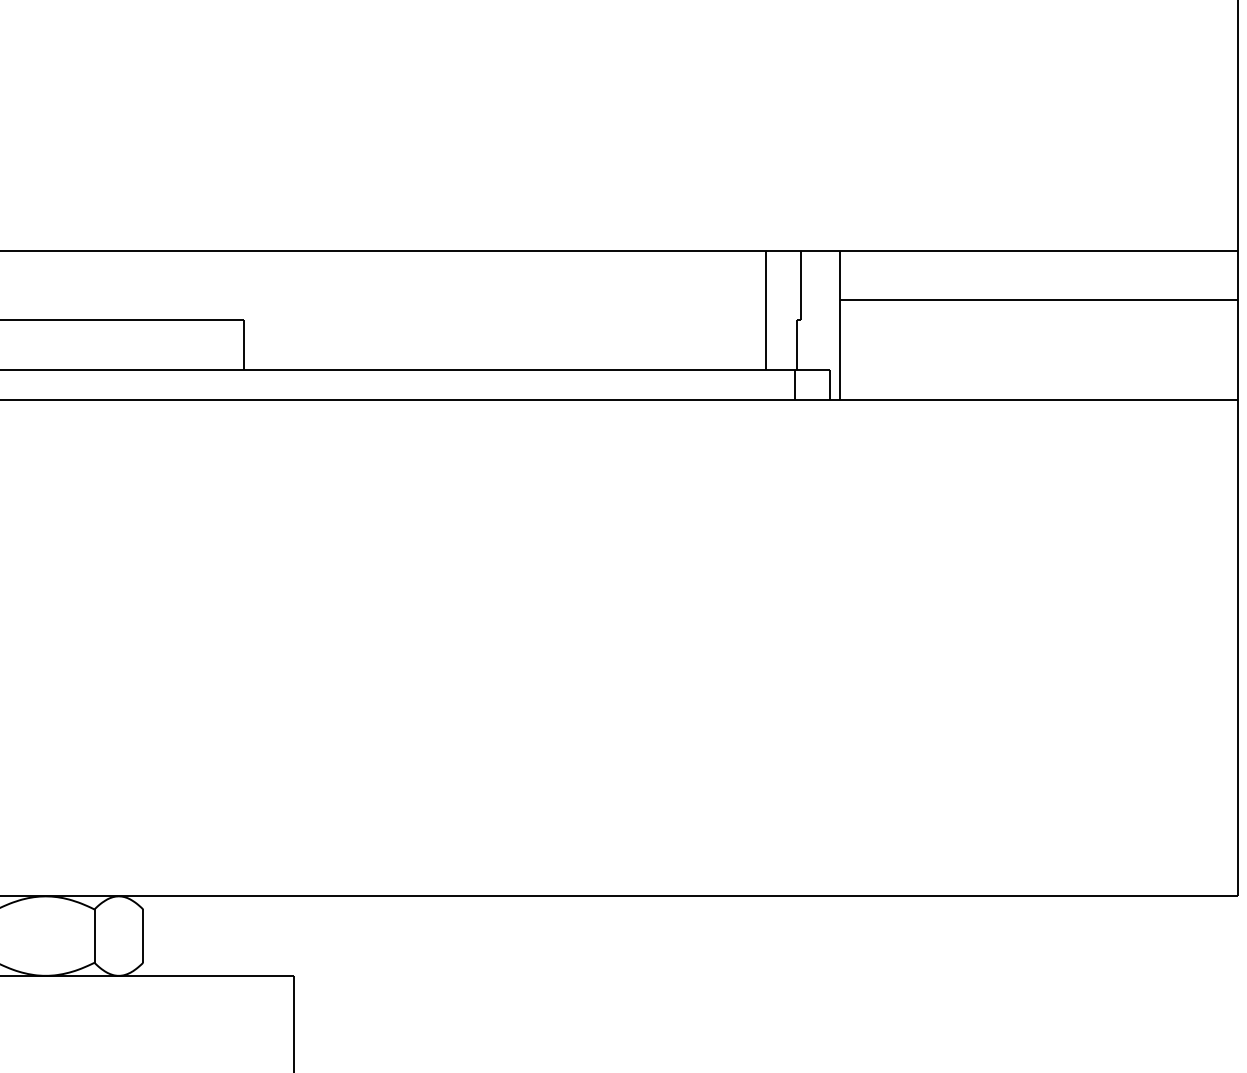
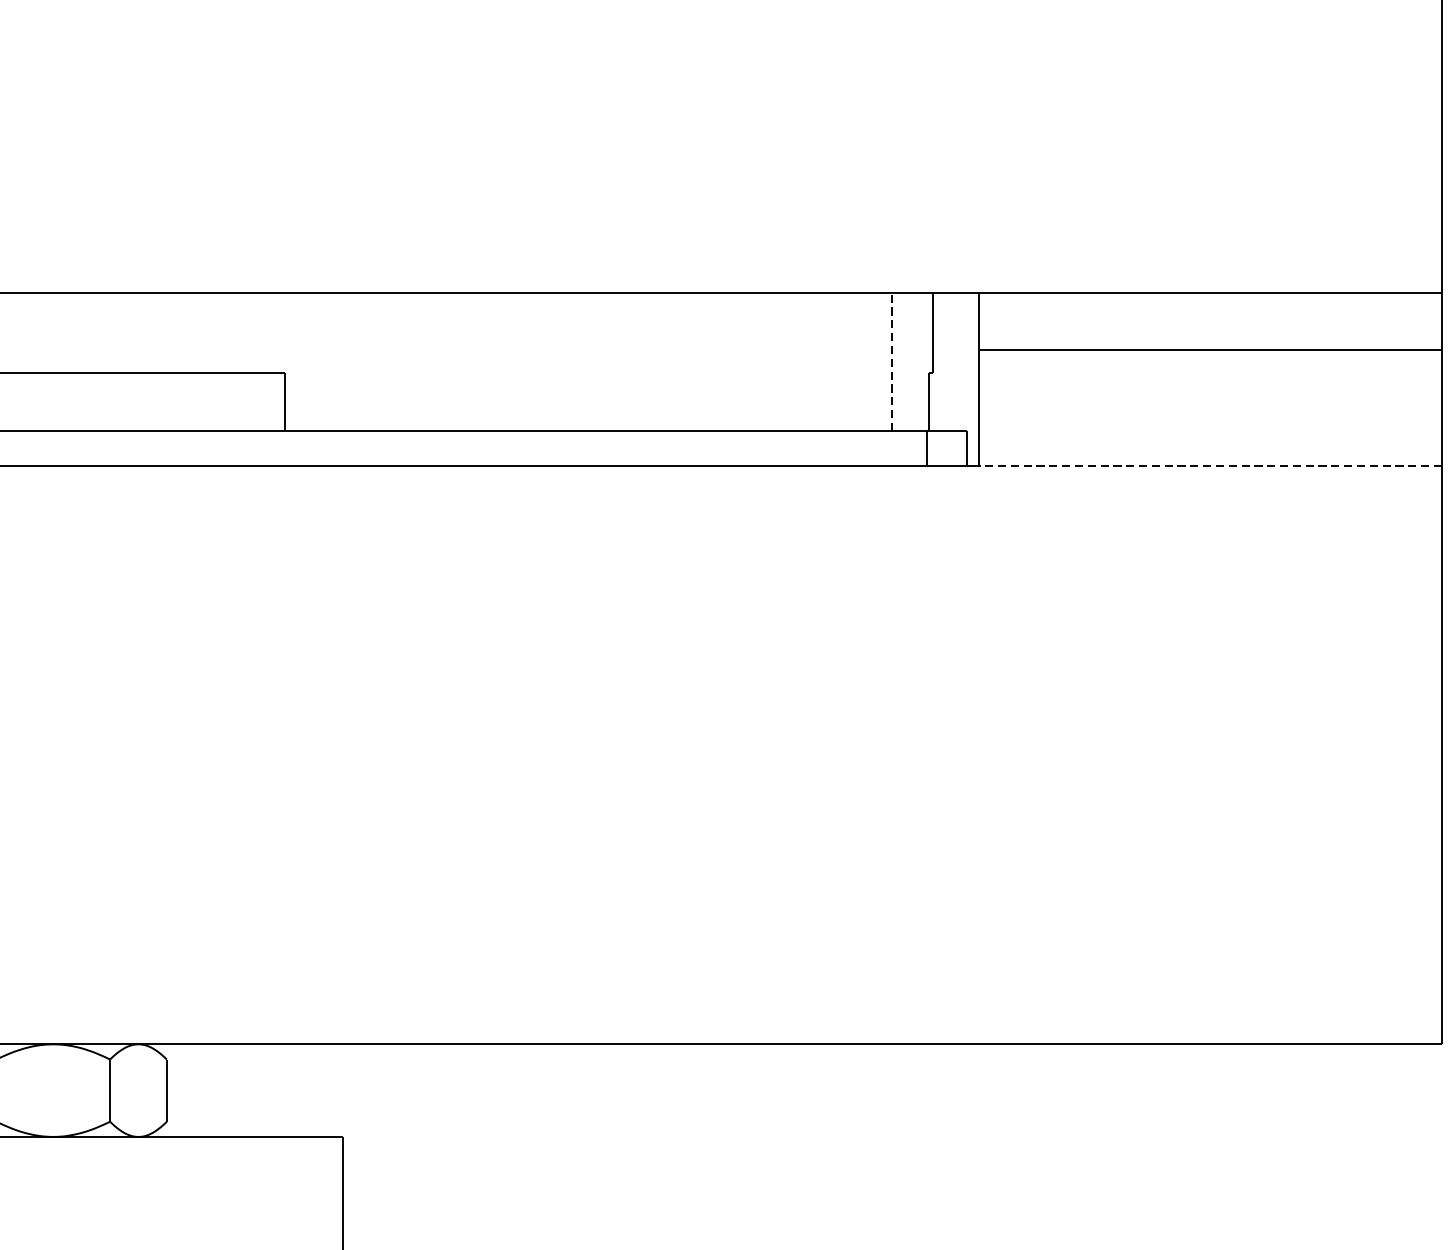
line: (765, 310) -> (891, 361), solid -> dashed
line: (1038, 399) -> (1210, 465), solid -> dashed

